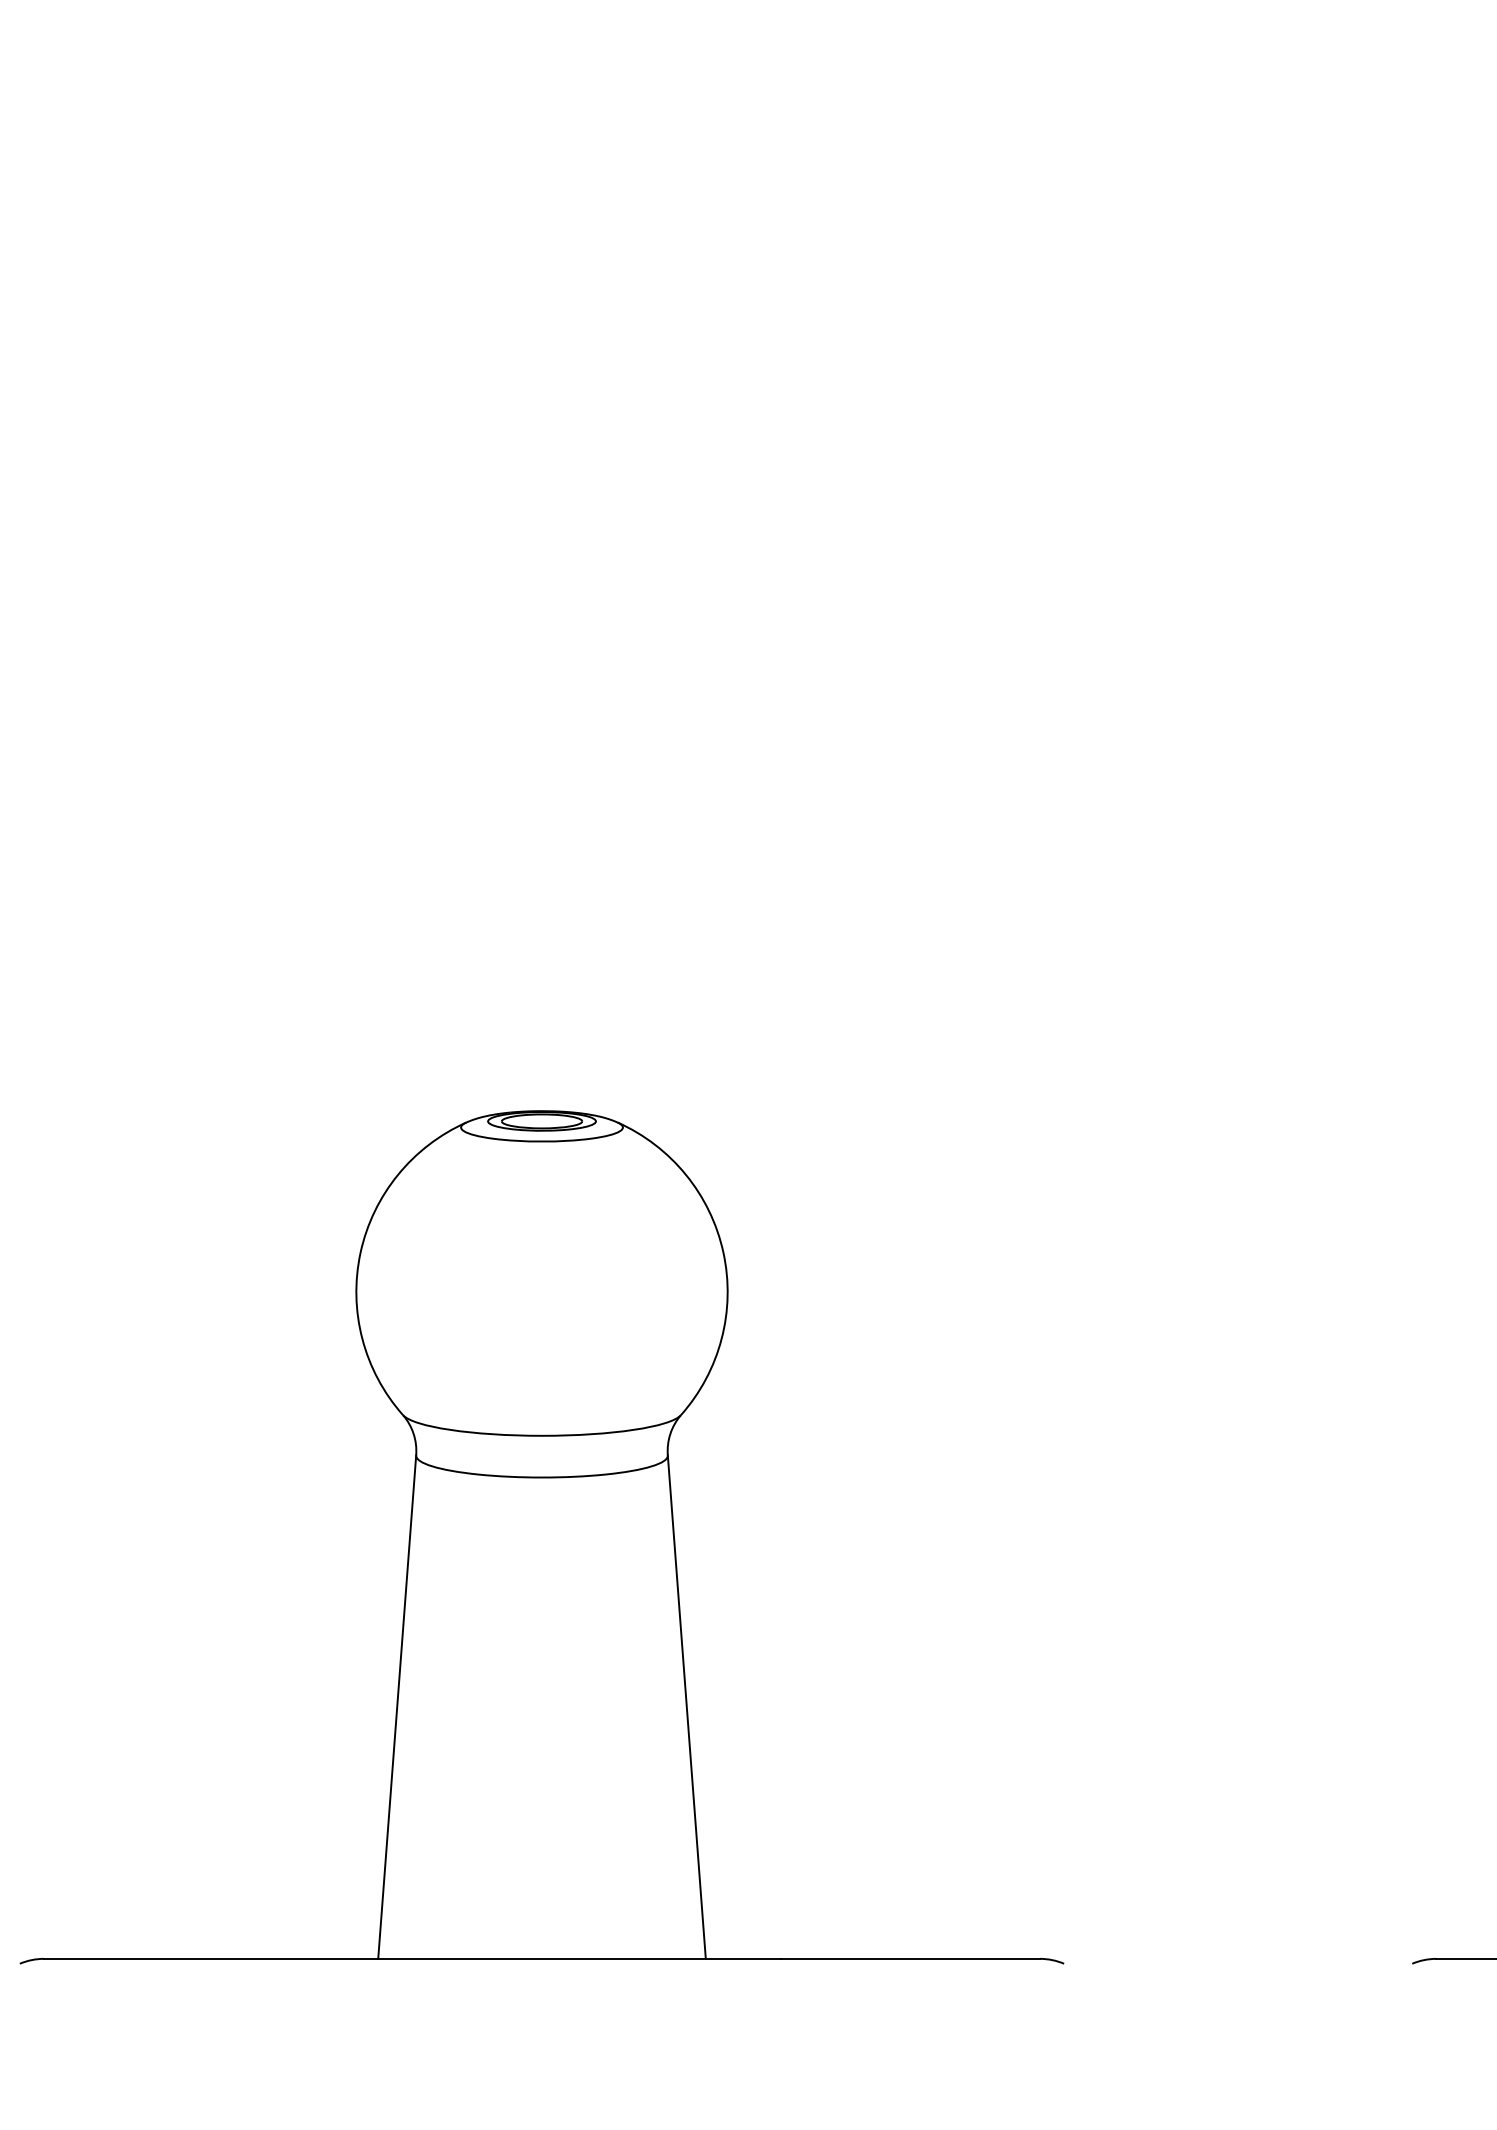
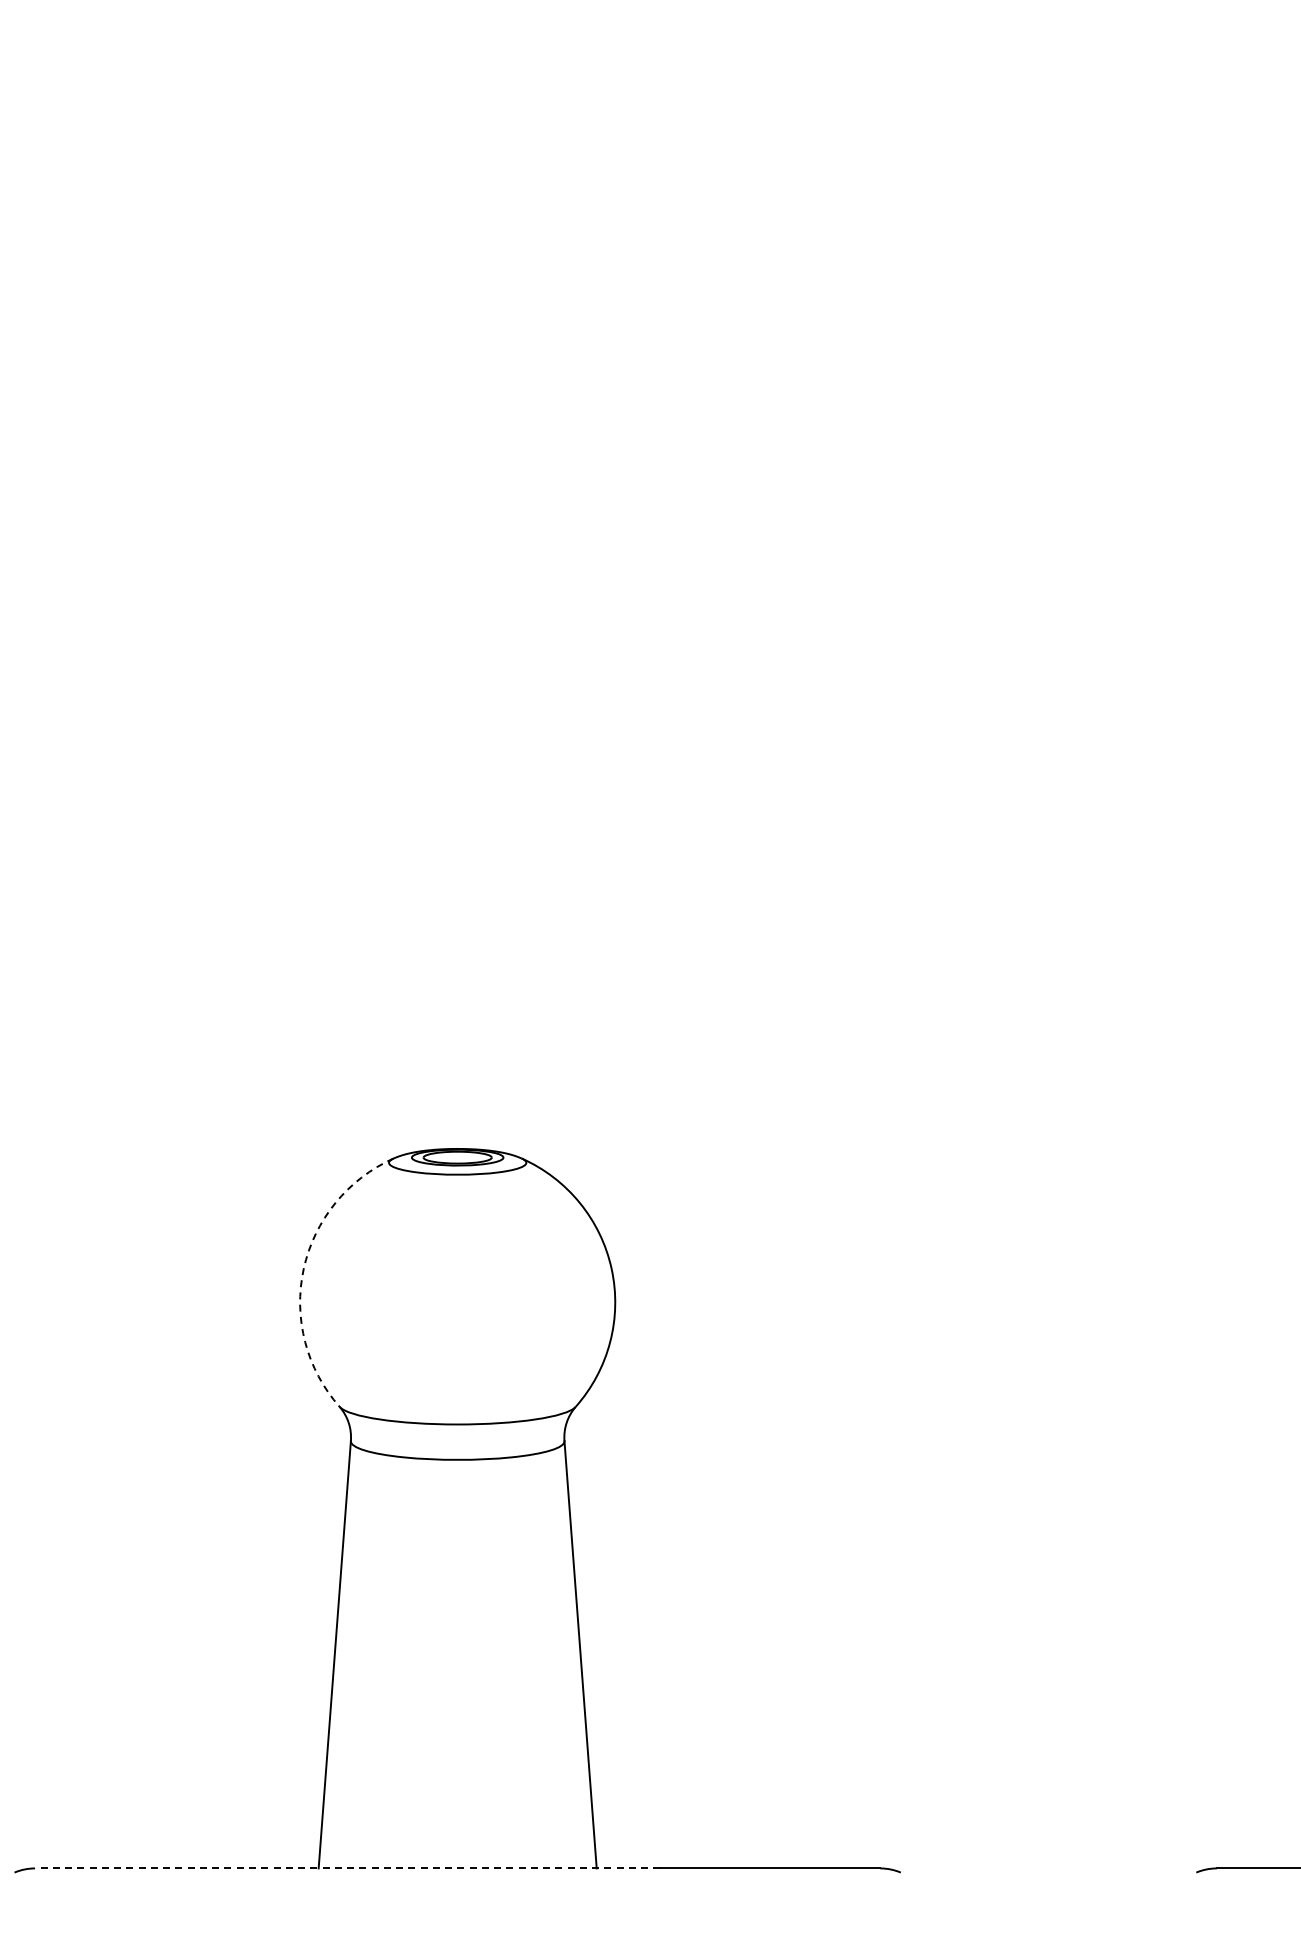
arc: (360, 1253) -> (303, 1269), solid -> dashed
line: (412, 1958) -> (347, 1868), solid -> dashed

